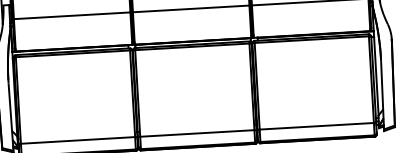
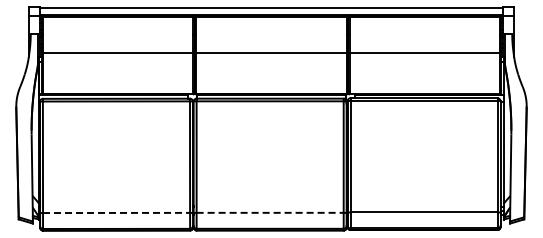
line: (197, 133) -> (270, 212), solid -> dashed
line: (77, 140) -> (116, 212), solid -> dashed

